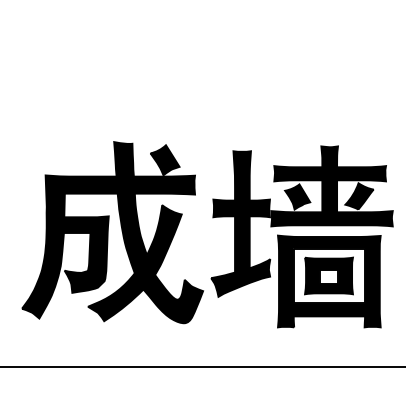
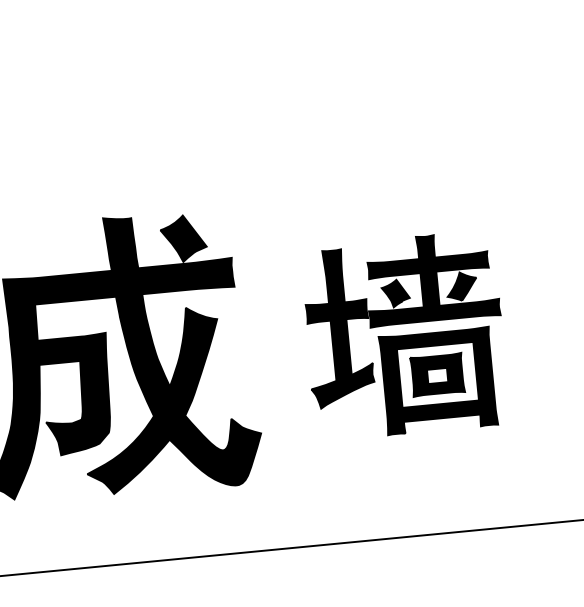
part: (301, 236) -> (403, 335), size x0.7

